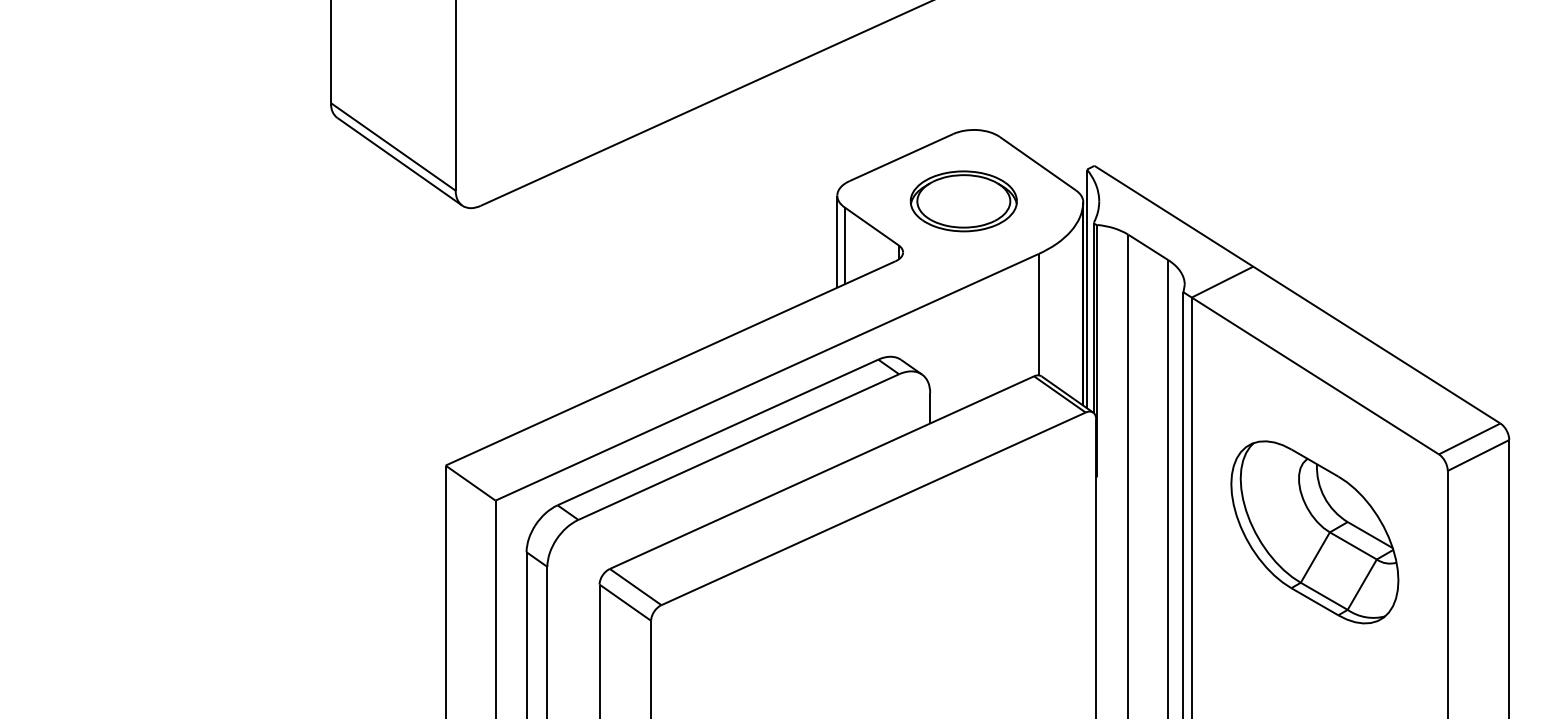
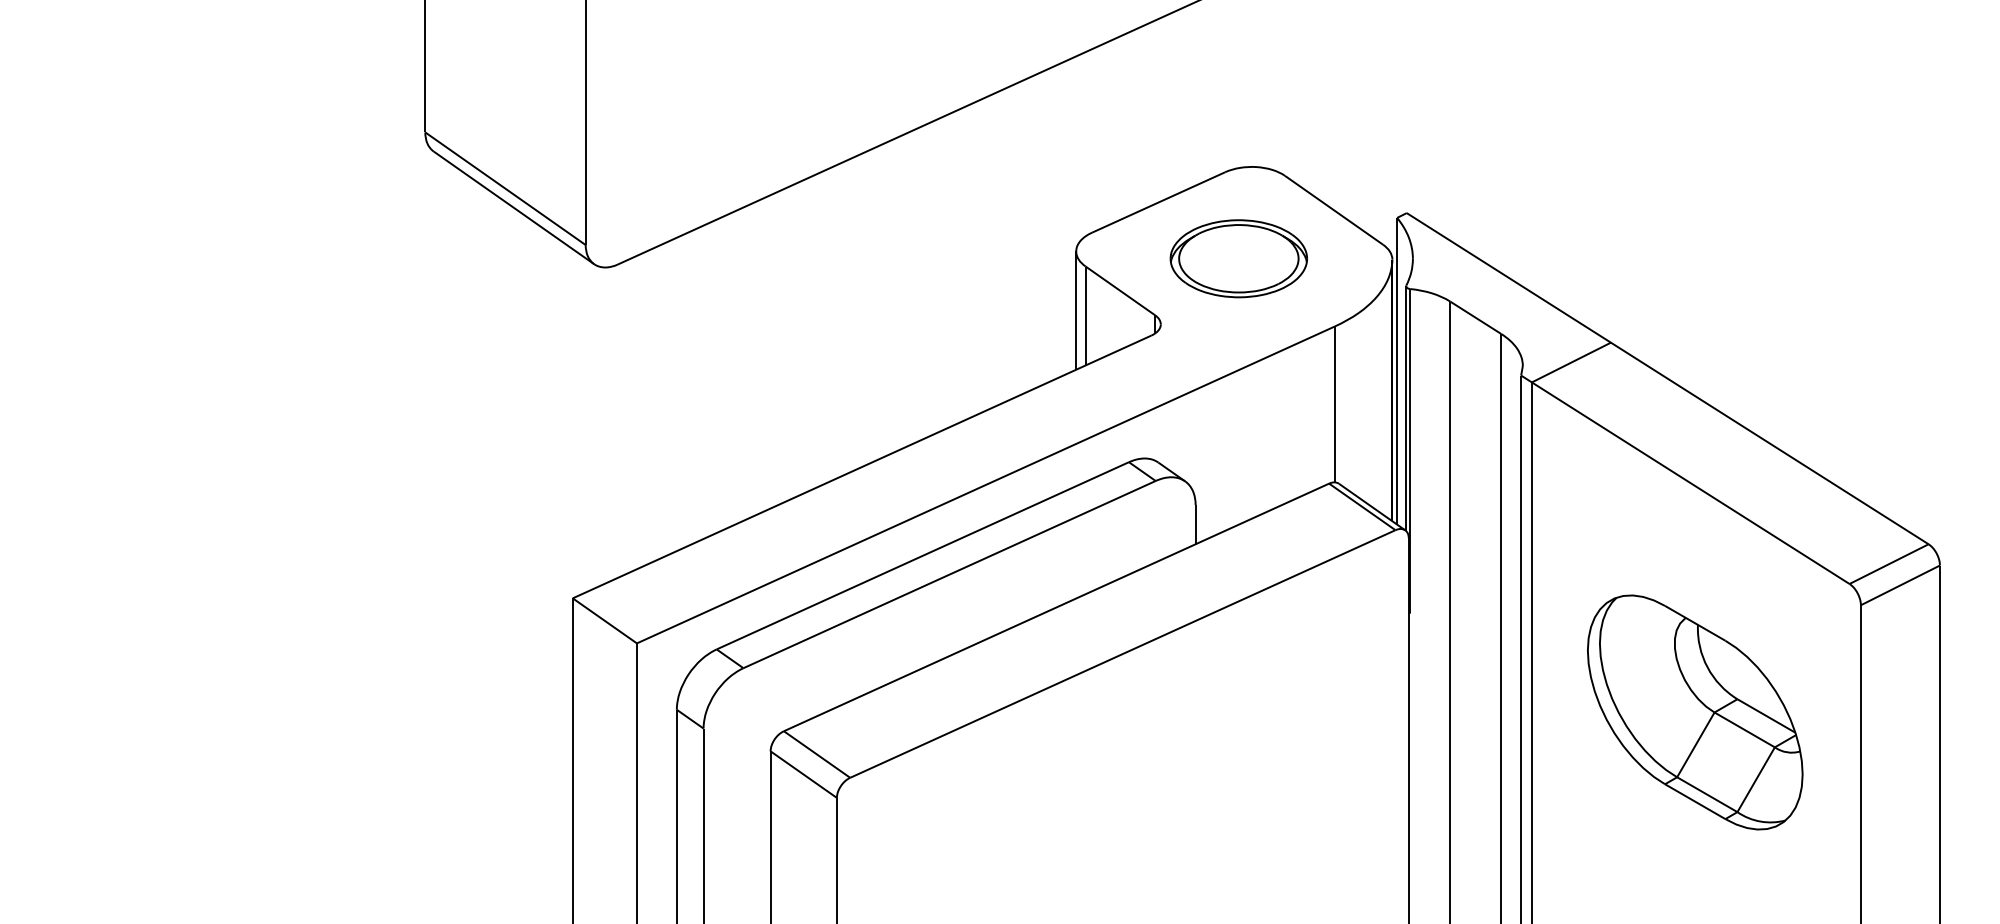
part: (1314, 532) -> (1694, 712), moved

